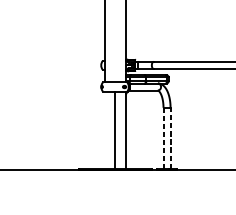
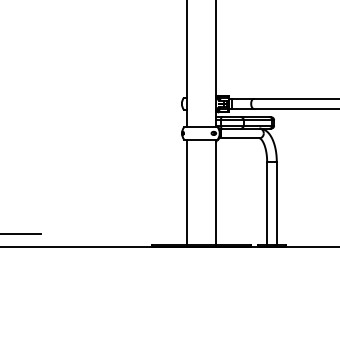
line: (114, 130) -> (186, 192), moved
line: (163, 138) -> (267, 203), dashed -> solid
line: (170, 138) -> (276, 203), dashed -> solid

